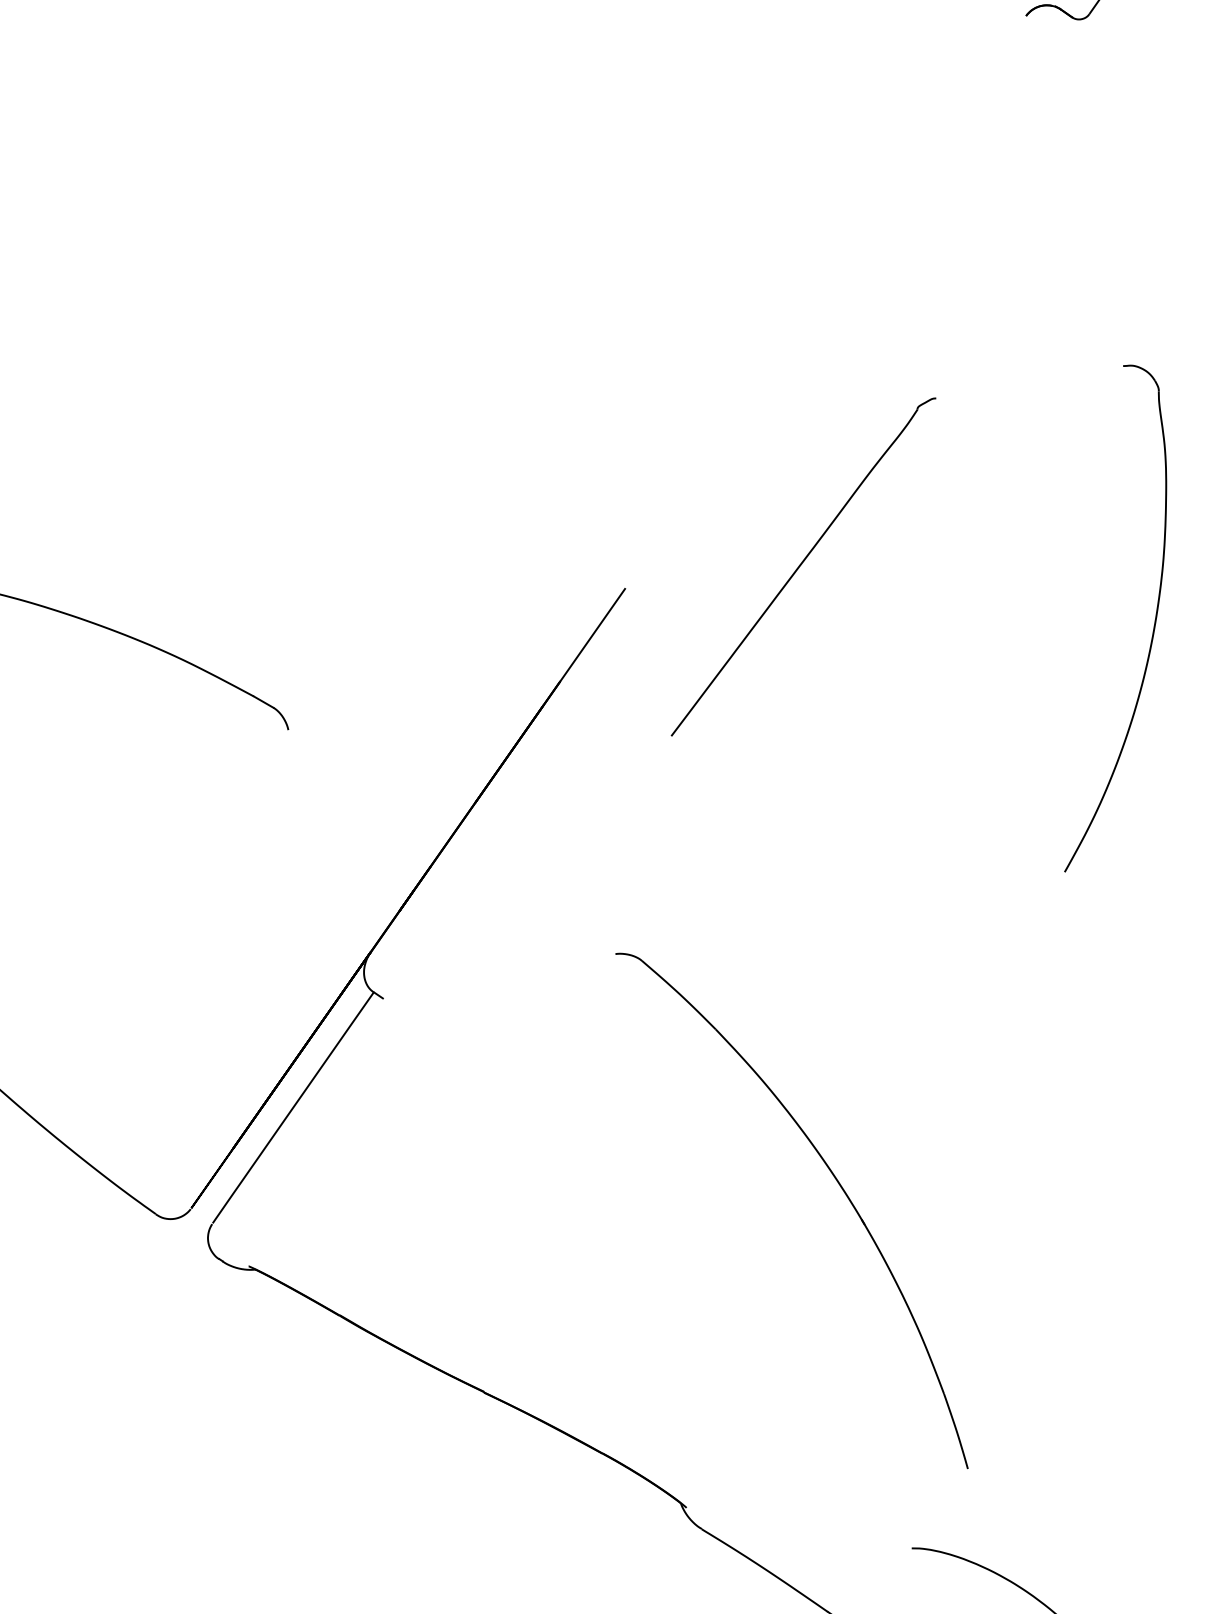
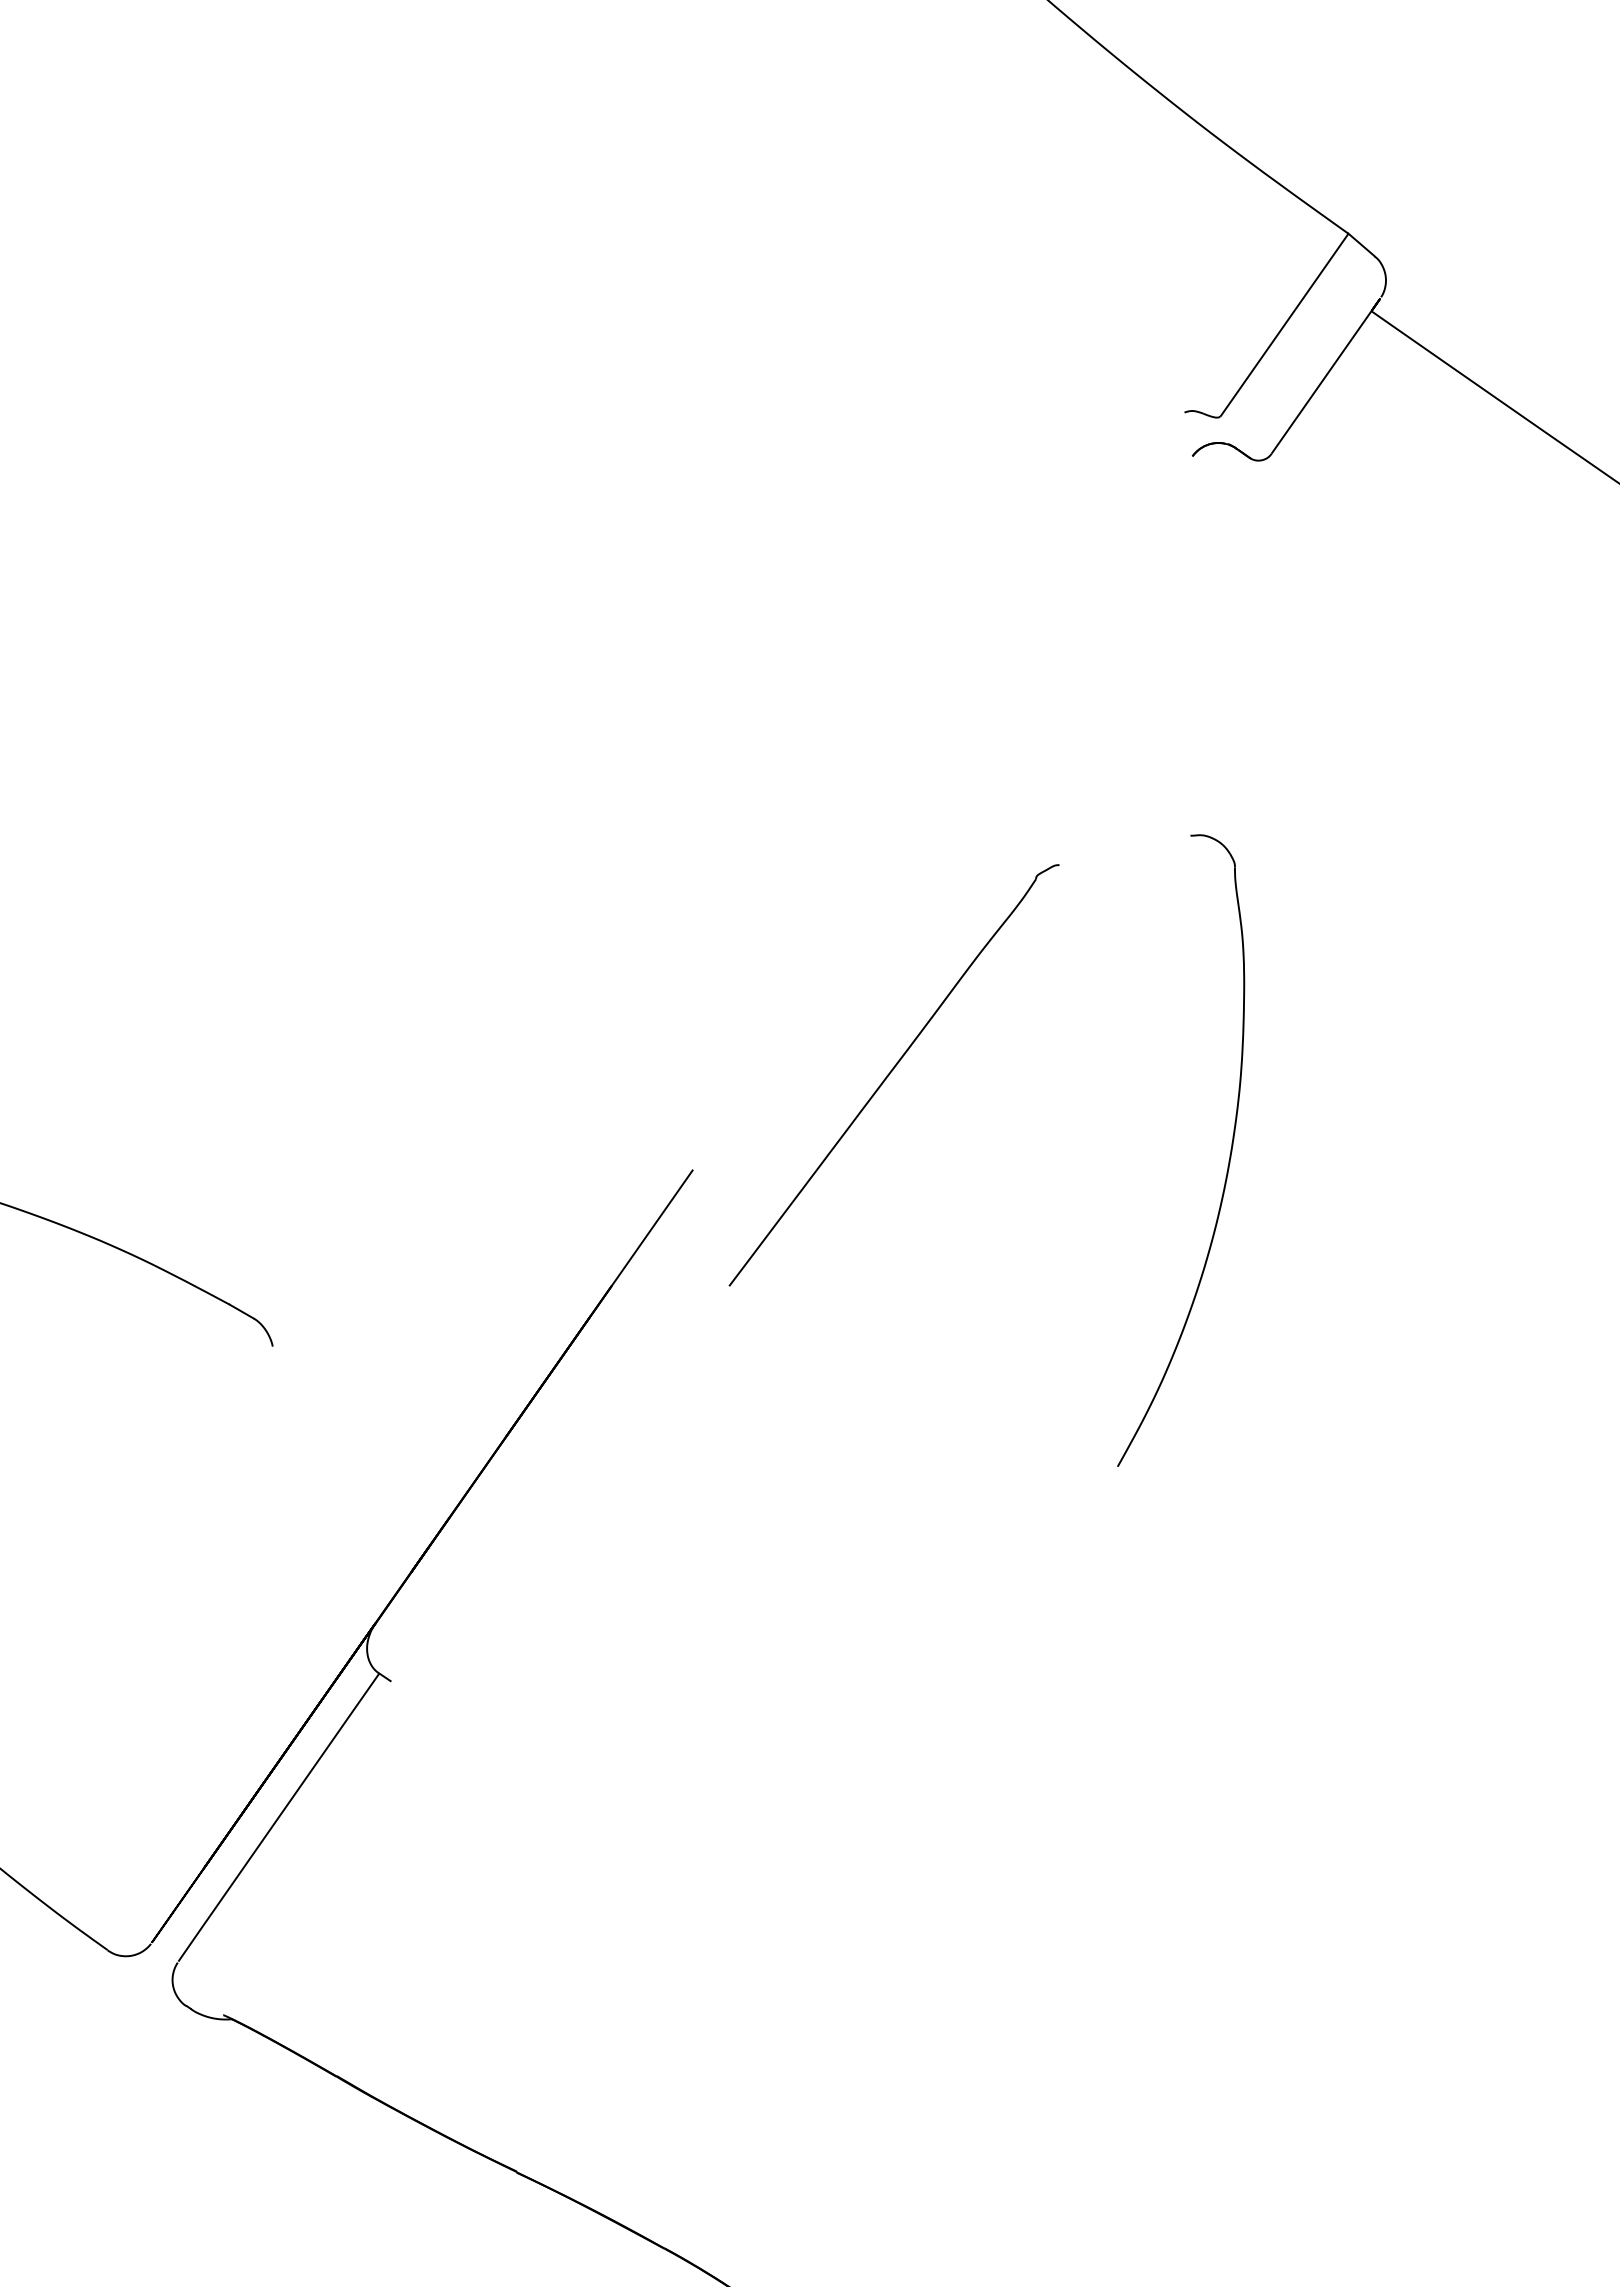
part: (803, 567) -> (893, 1075), moved
part: (1153, 626) -> (1228, 1160), moved
part: (836, 1181) -> (956, 1909), removed

